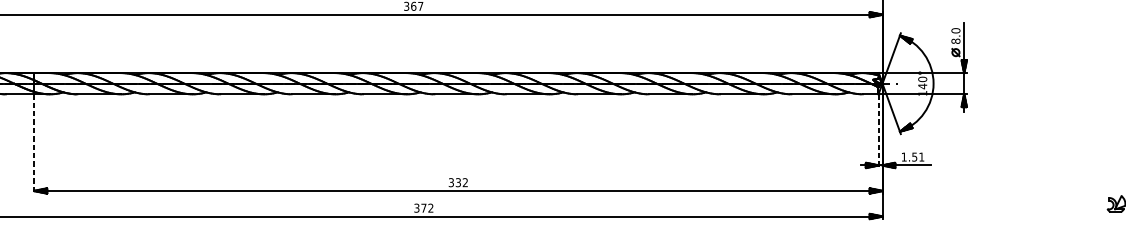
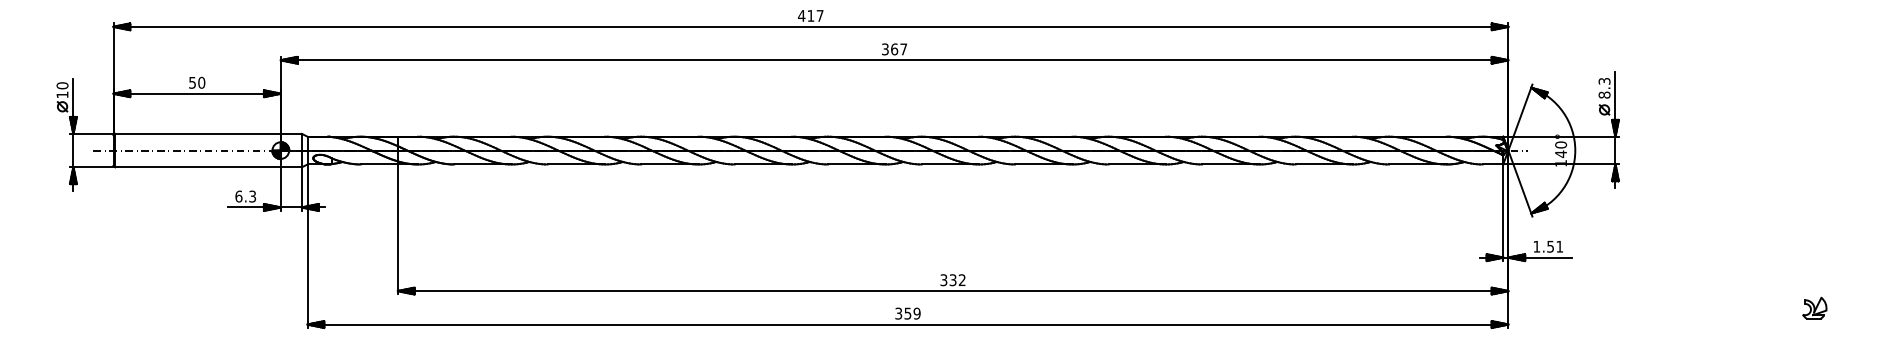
text: (955, 30) -> (1604, 80), 8.0 -> 8.3
line: (878, 131) -> (1503, 213), dashed -> solid
line: (34, 143) -> (397, 229), dashed -> solid
text: (427, 208) -> (912, 313), 372 -> 359

